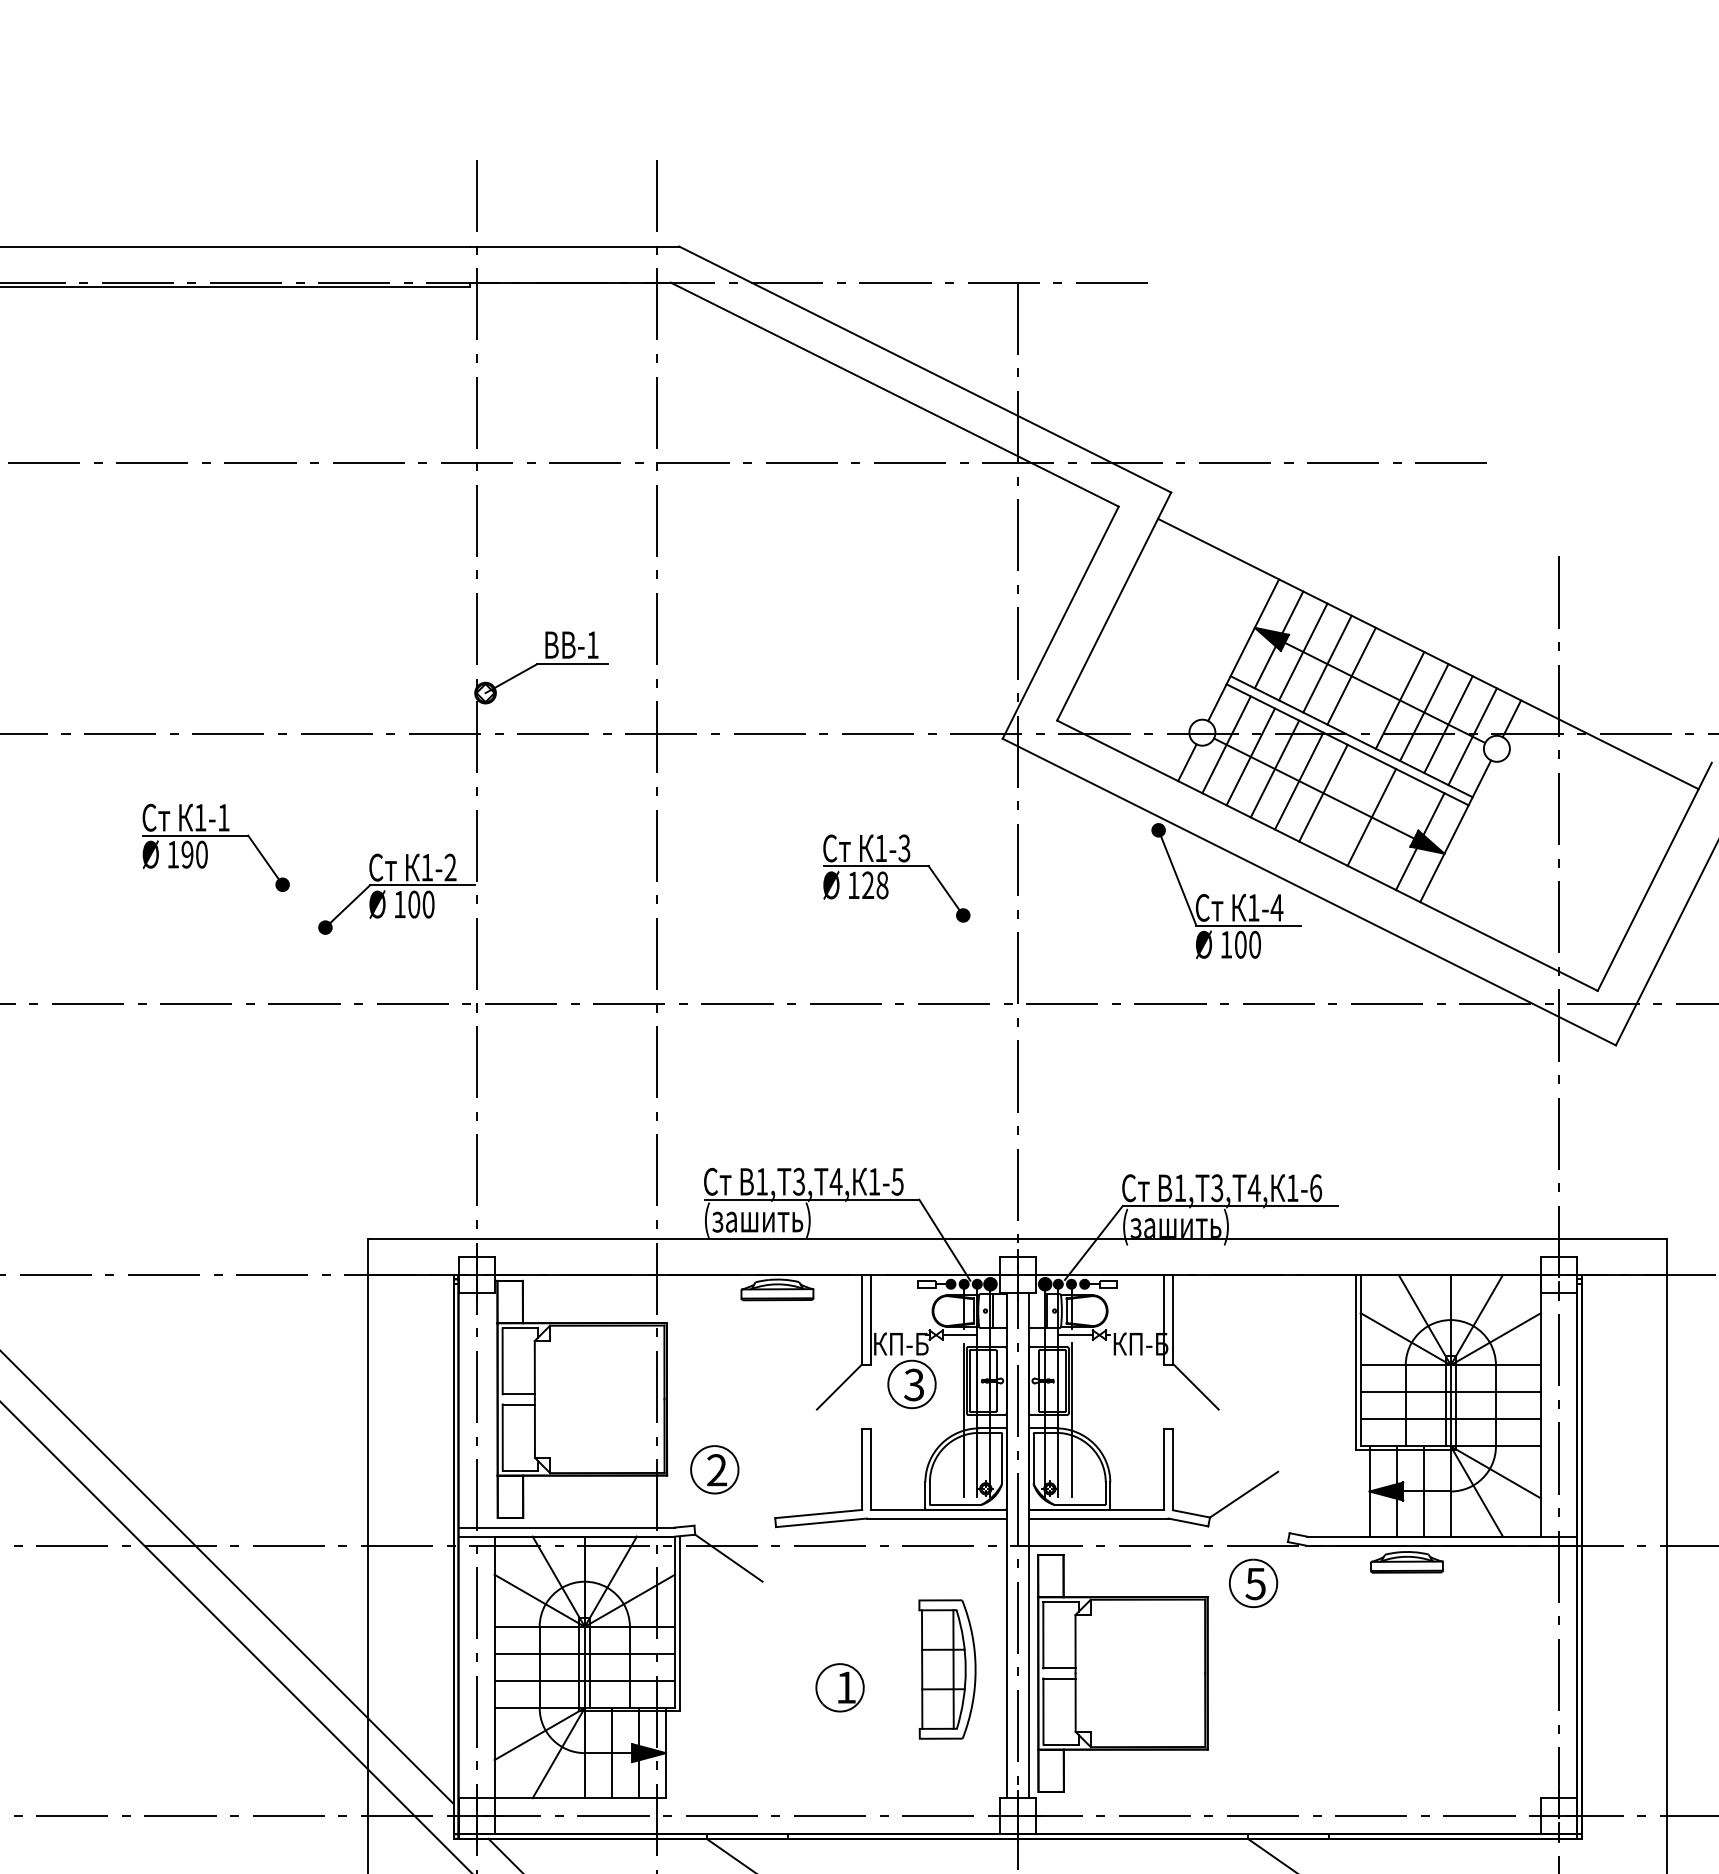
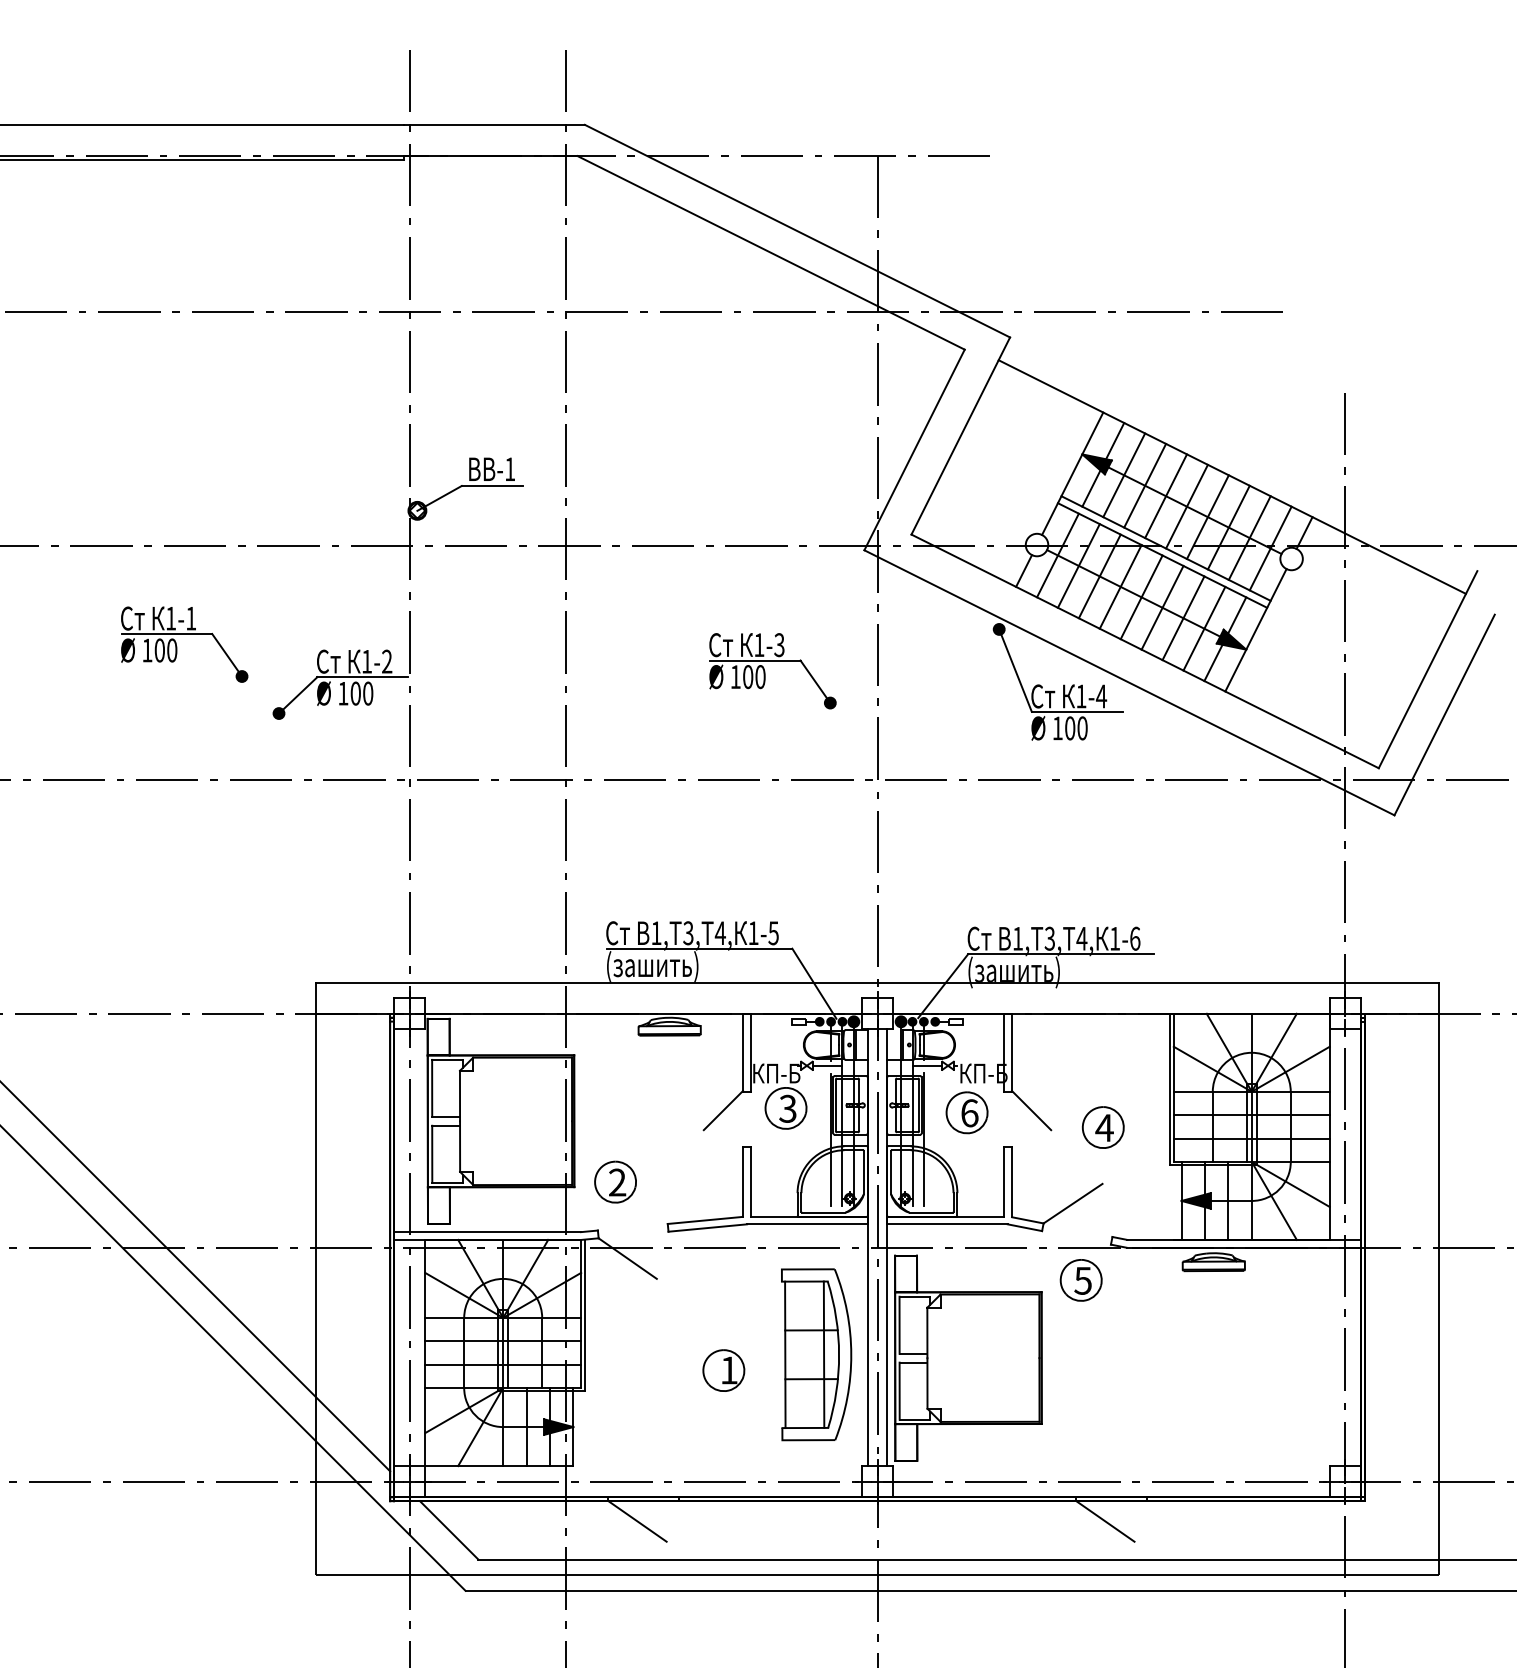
line: (1375, 688) -> (1186, 506), added
line: (1347, 804) -> (1162, 607), added
line: (1396, 829) -> (1204, 628), added
text: (187, 854) -> (159, 650), 190 -> 100
text: (875, 885) -> (754, 677), 128 -> 100
part: (1120, 1389) -> (966, 1112), added
part: (1278, 1406) -> (1102, 1127), added
part: (947, 1669) -> (816, 1354), size x1.43

